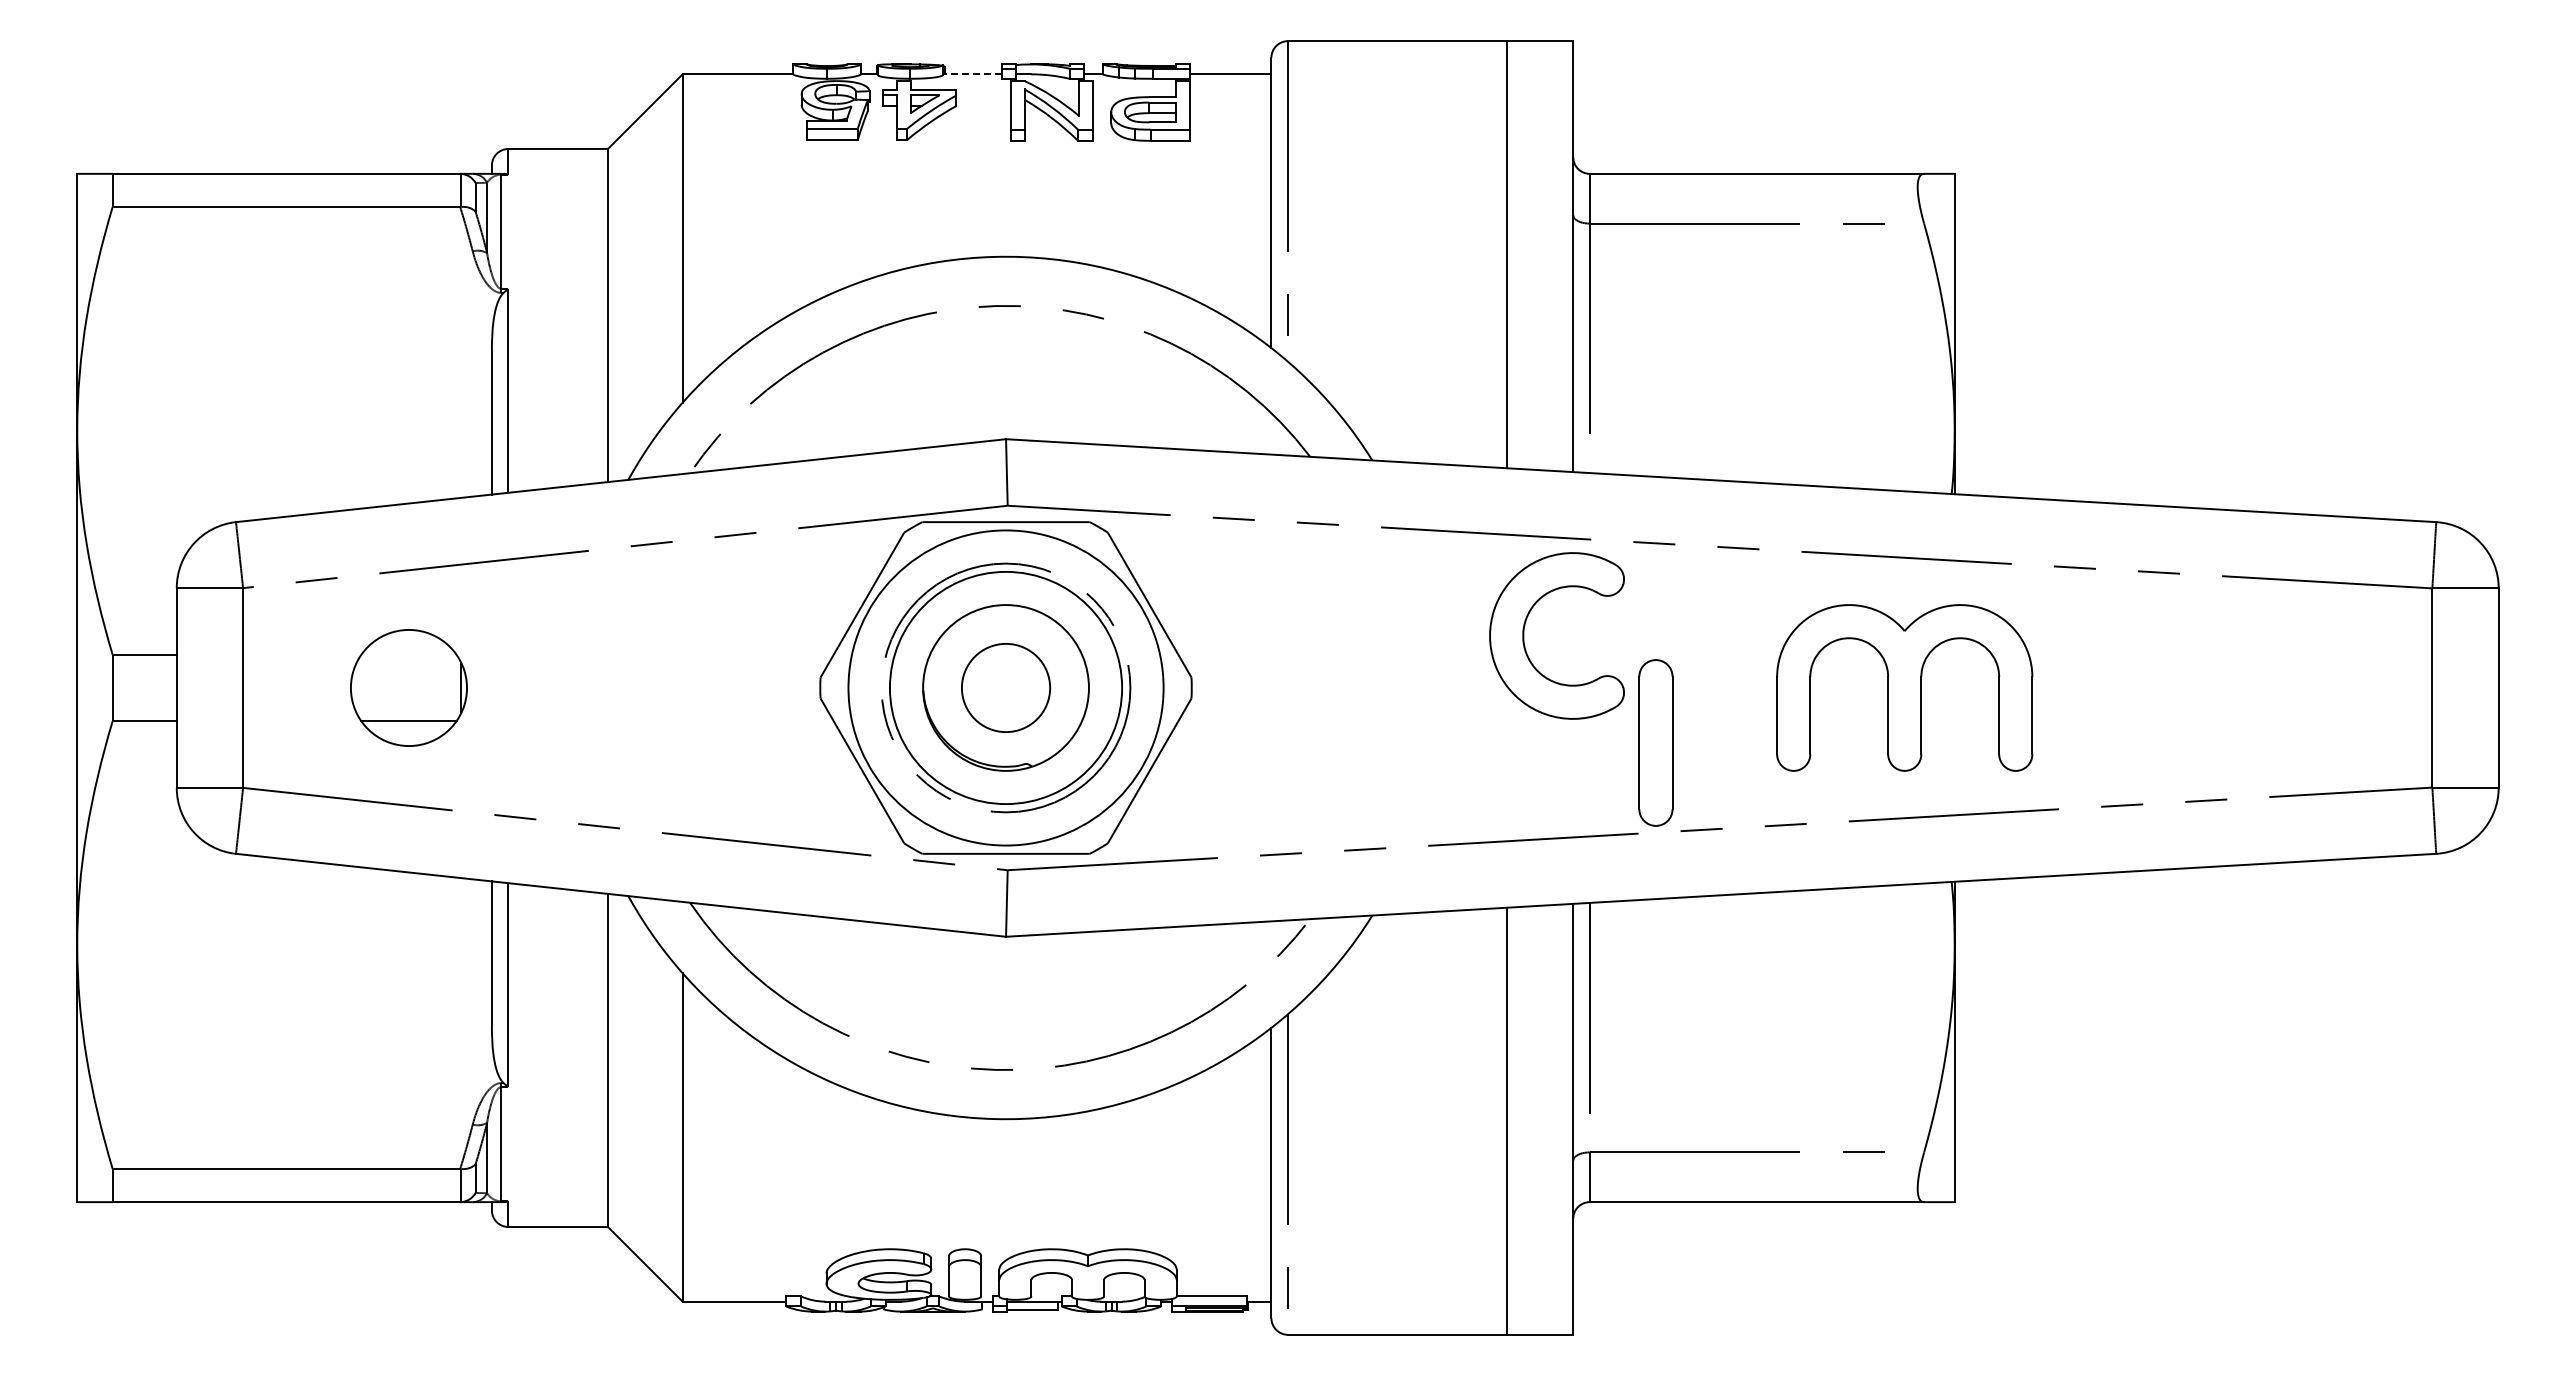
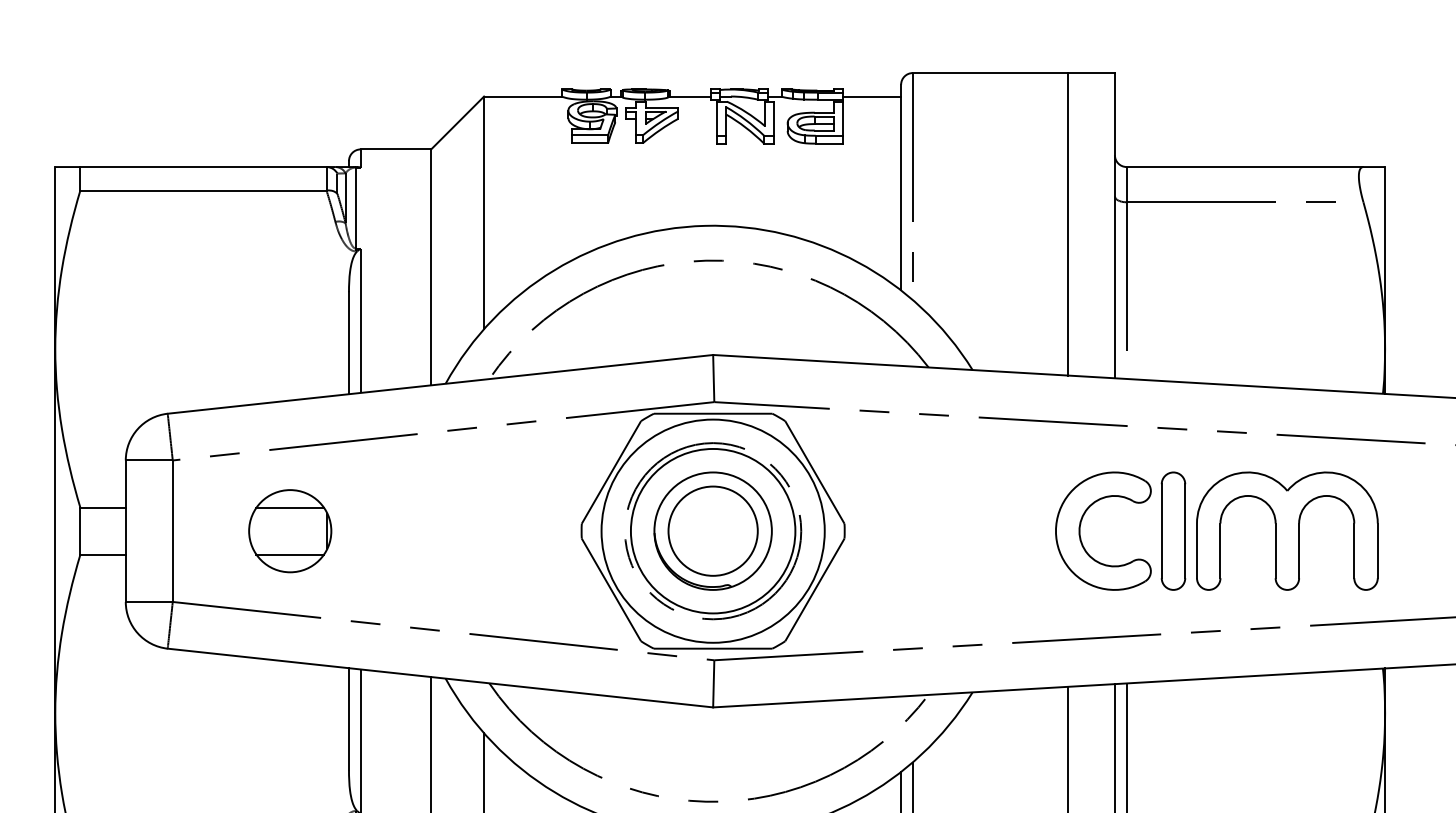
line: (972, 74) -> (689, 96), dashed -> solid
part: (1524, 635) -> (1080, 530), moved
line: (408, 654) -> (289, 507), added
circle: (1006, 687) -> (713, 530), size x1.43
part: (1904, 687) -> (1287, 530), moved
part: (1655, 742) -> (1173, 530), moved

